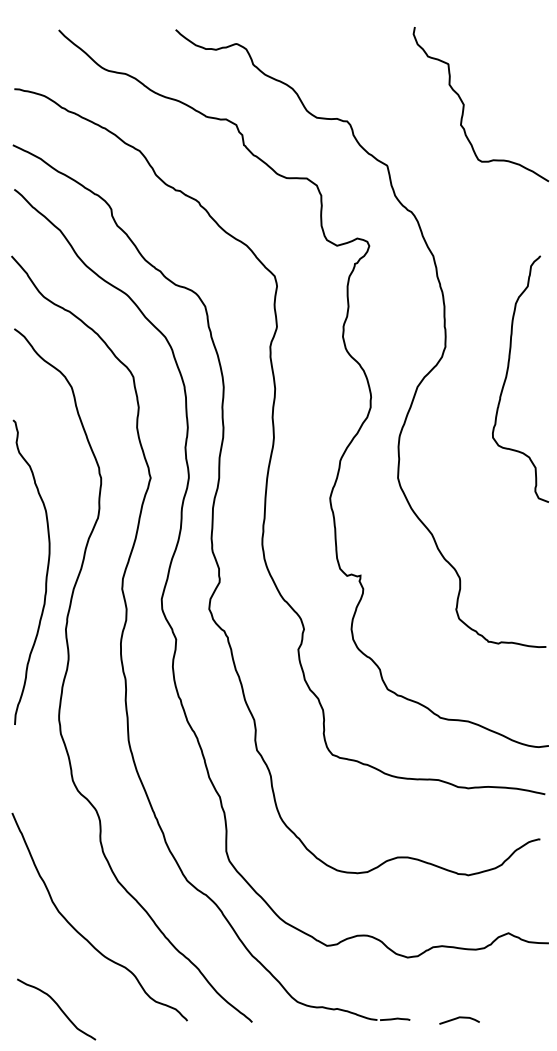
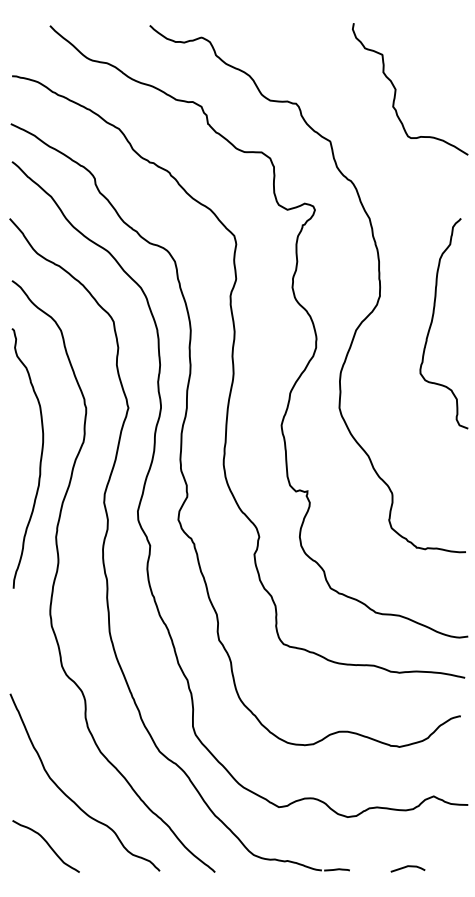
curve: (45, 577) -> (39, 462), moved
curve: (58, 1007) -> (47, 844), moved
curve: (458, 1018) -> (407, 867), moved

